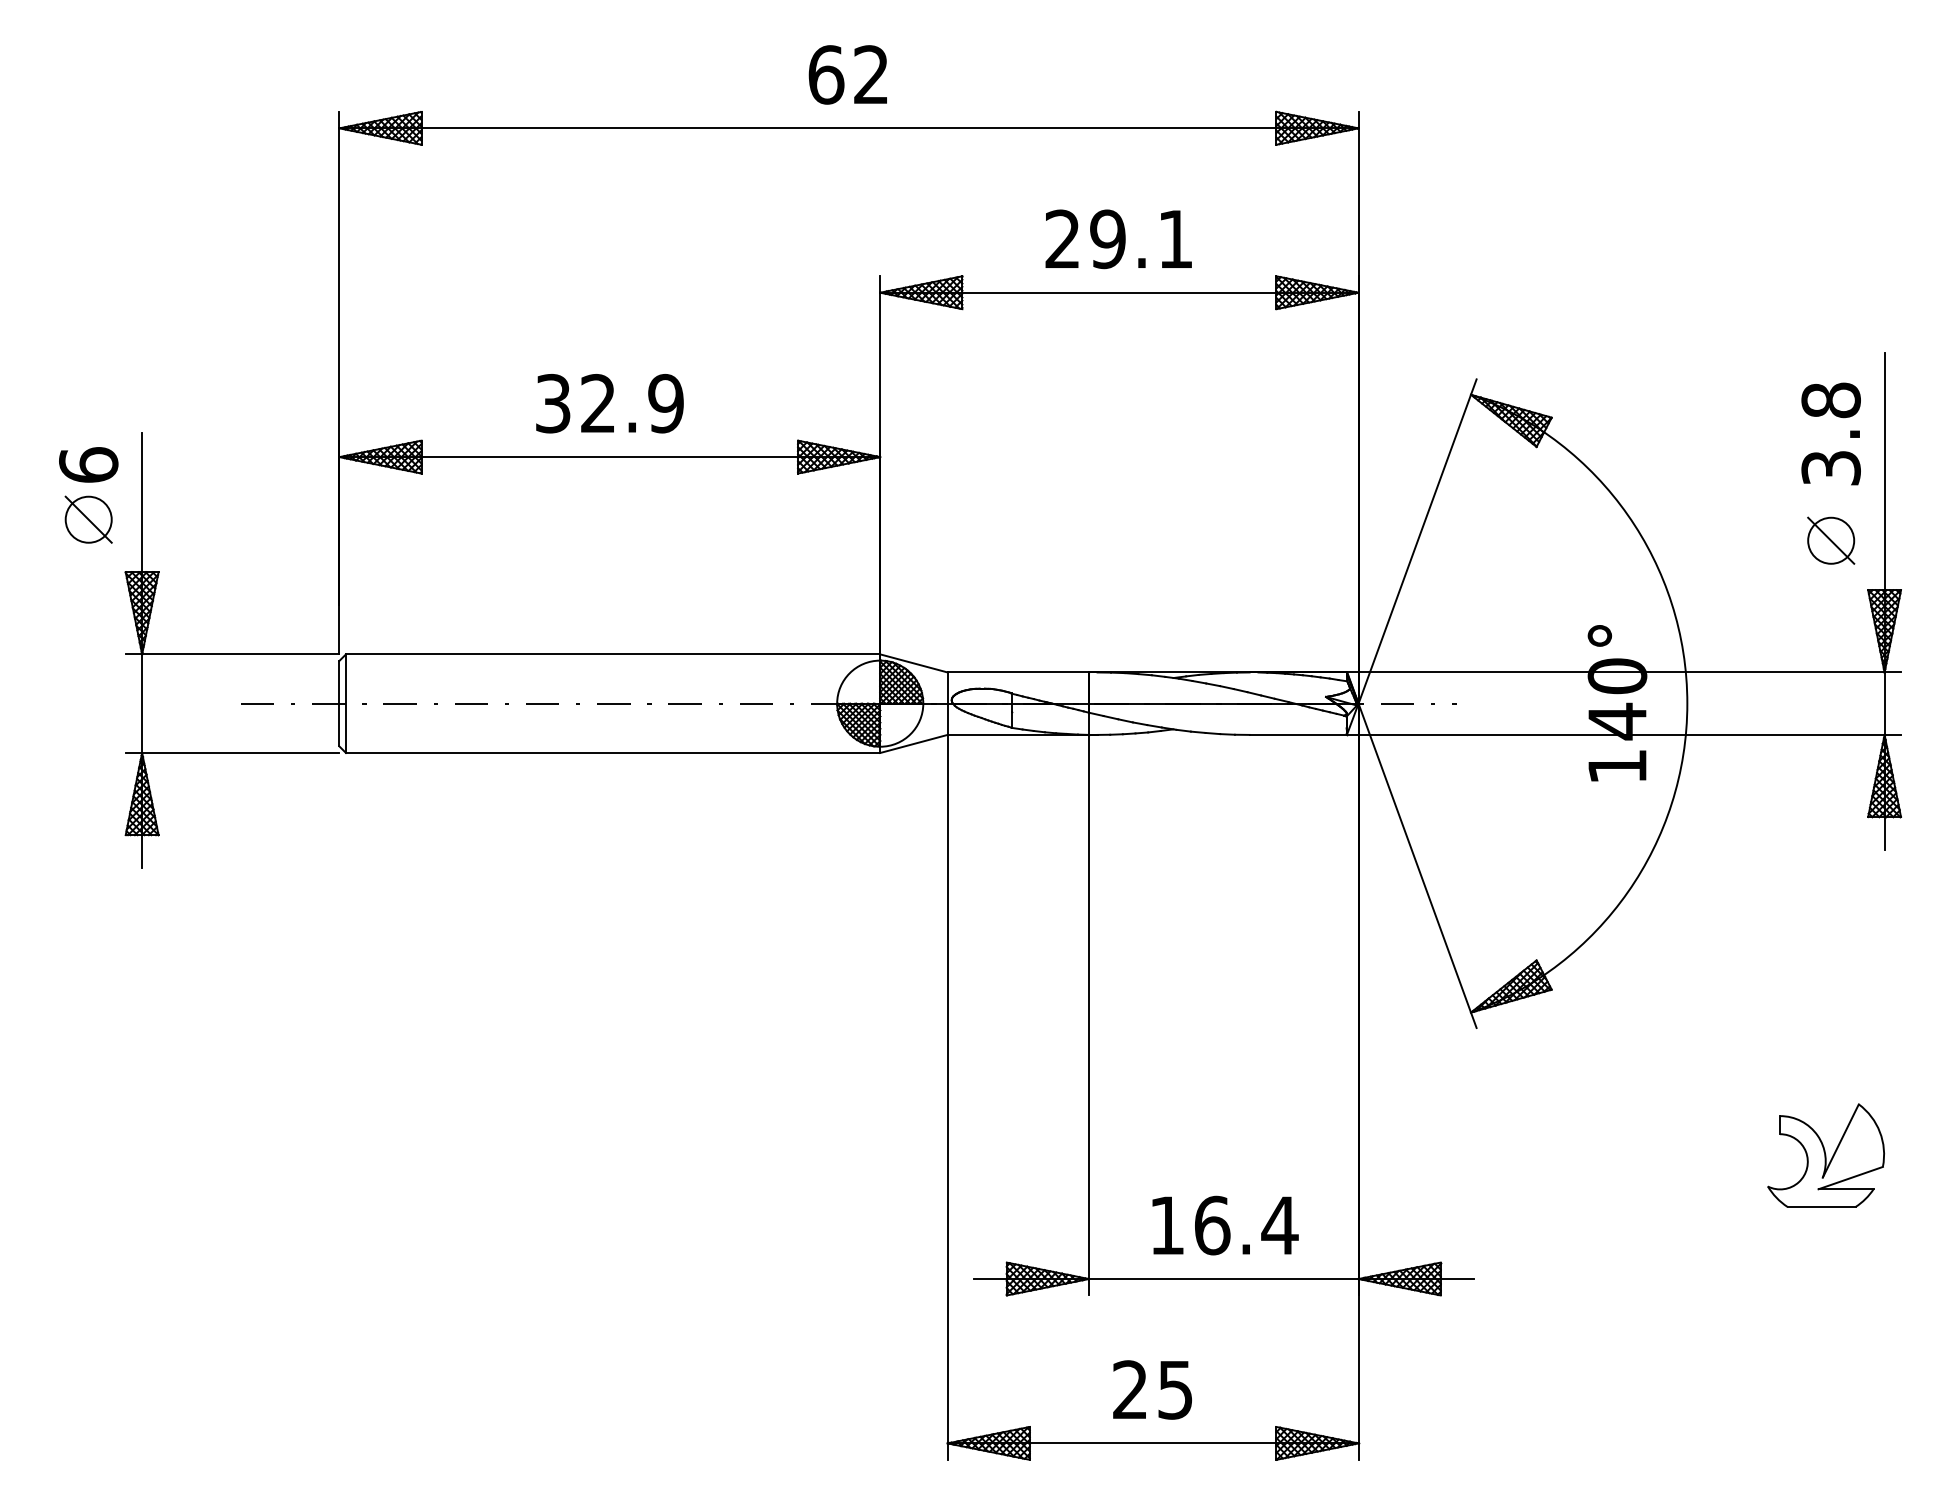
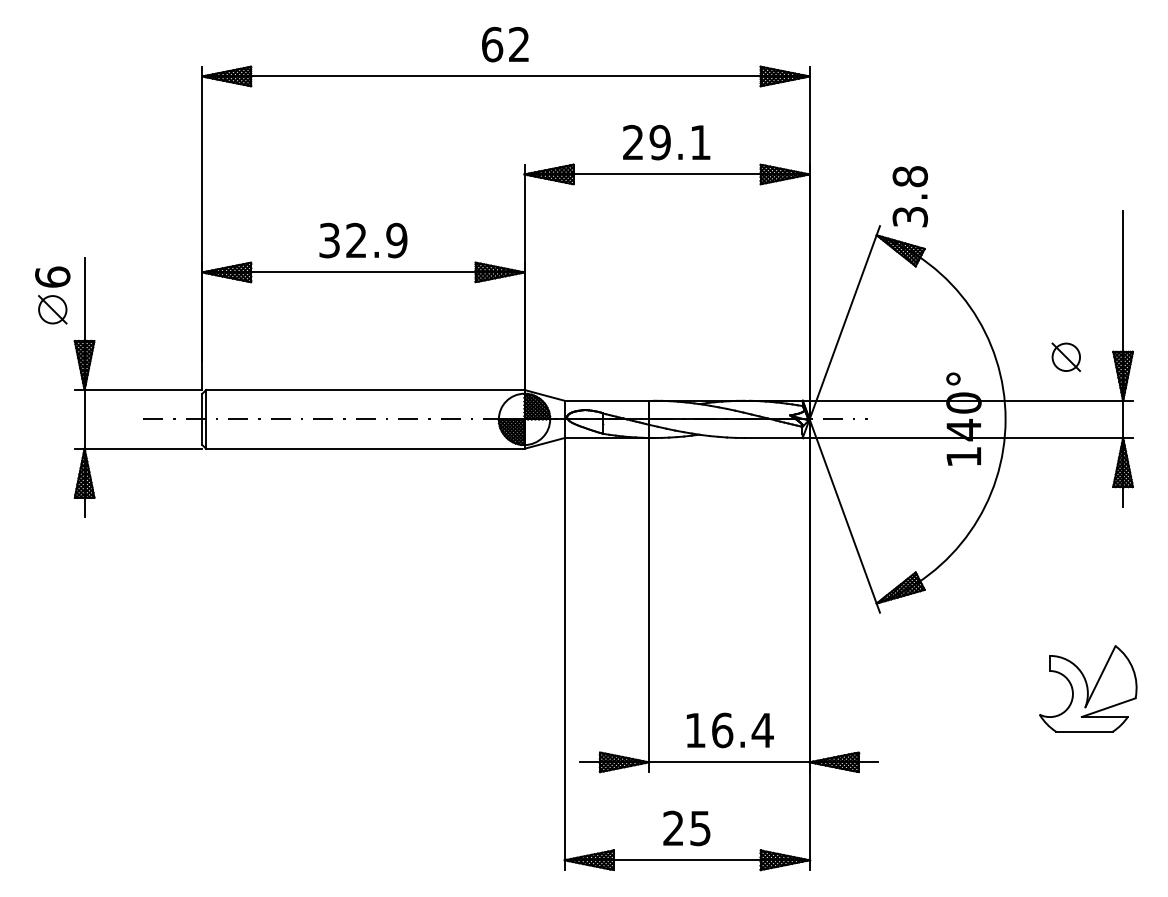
text: (1829, 433) -> (909, 196), moved
part: (1829, 539) -> (1065, 356), moved
part: (1826, 1155) -> (1088, 688), size x1.4

